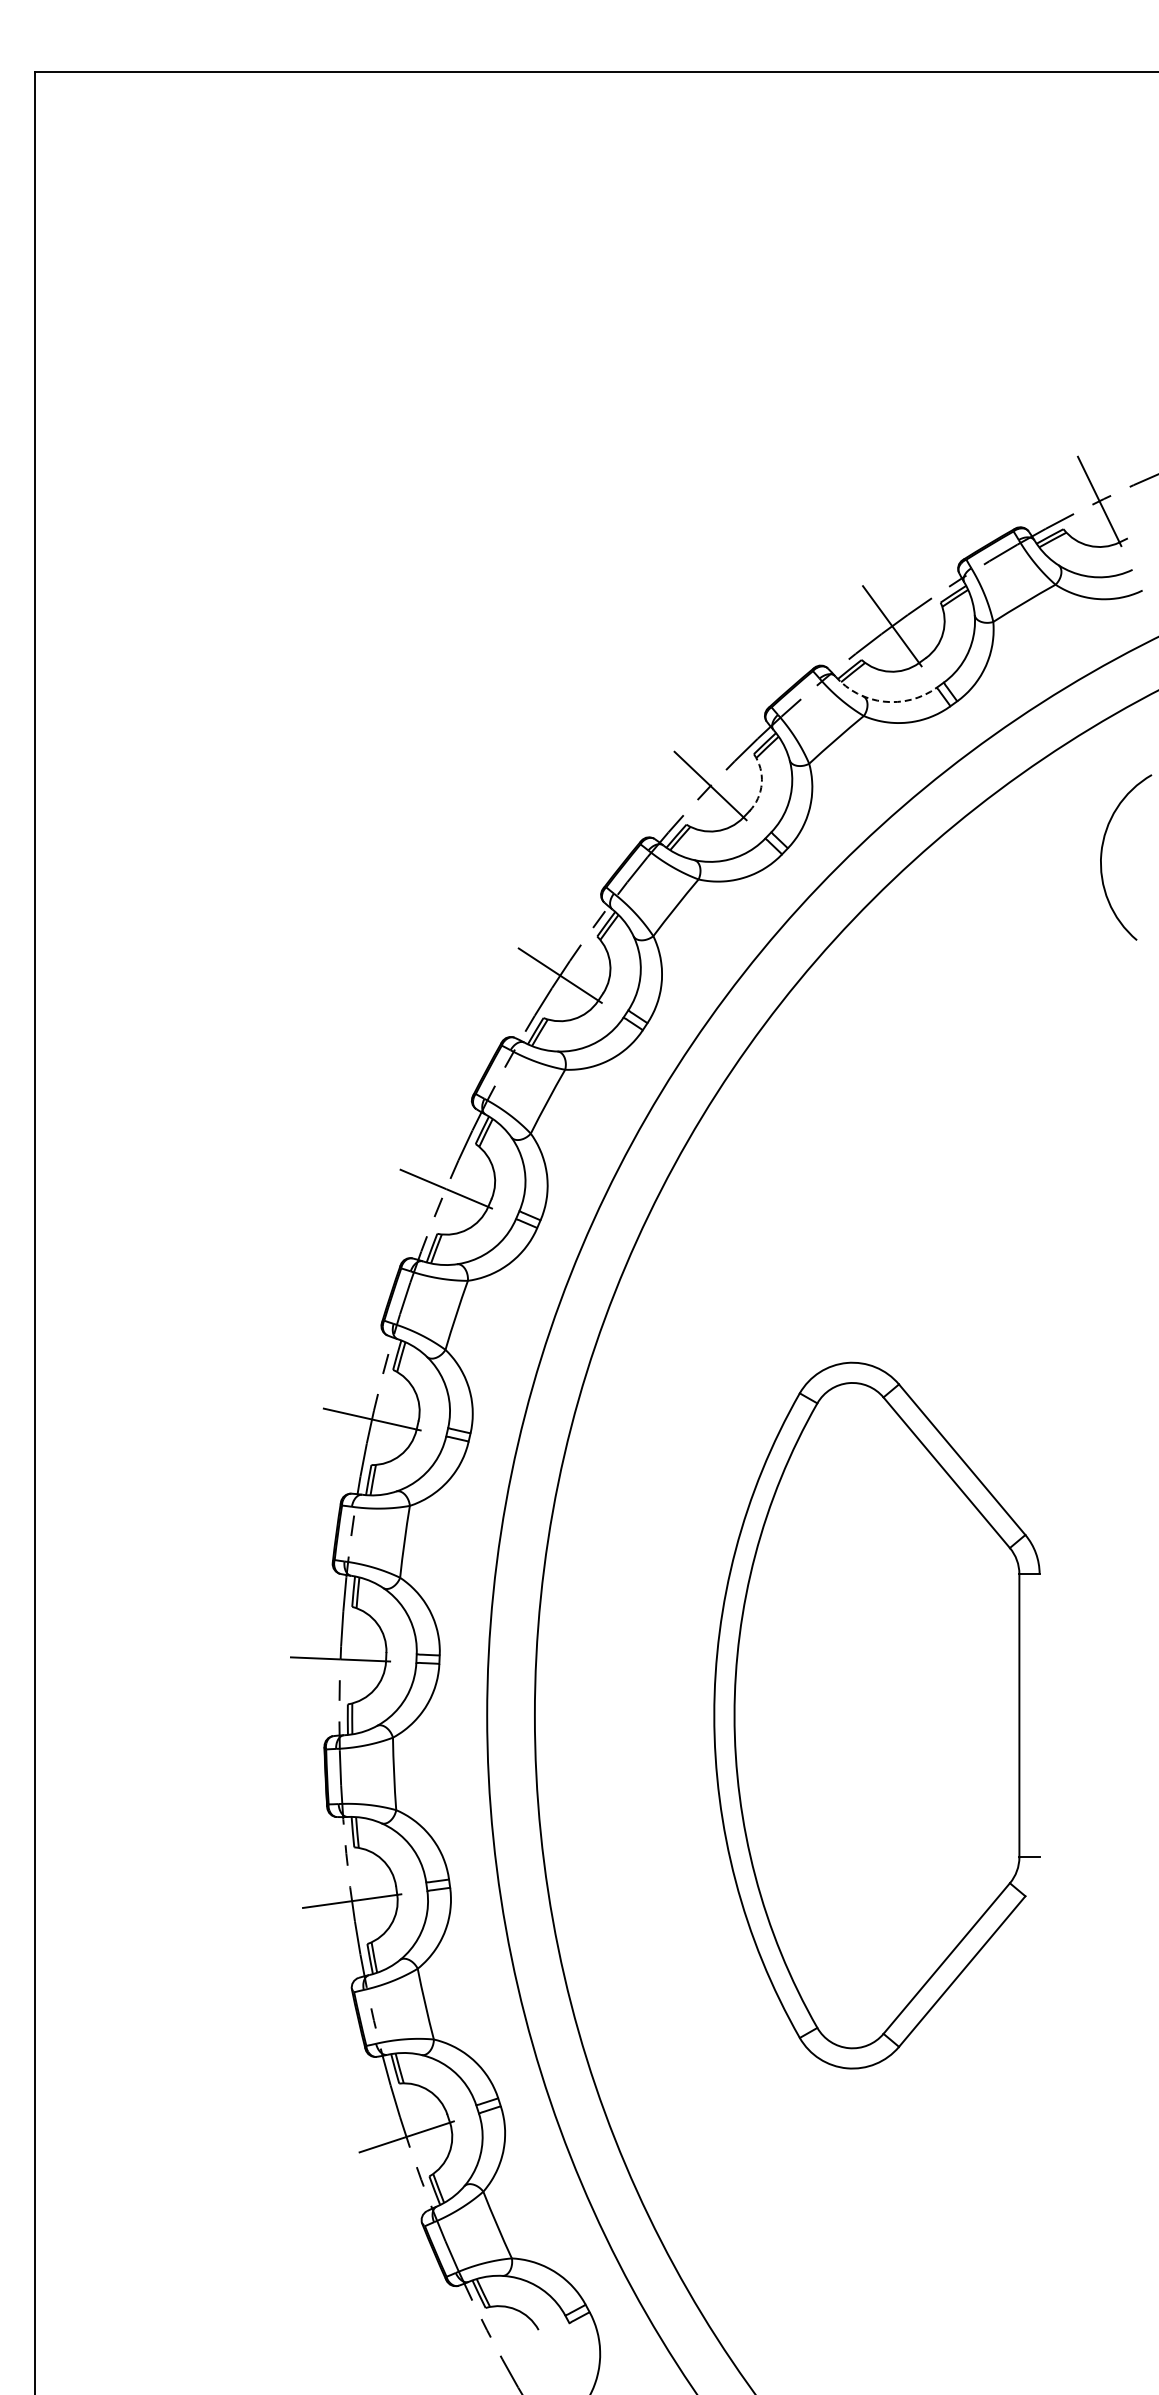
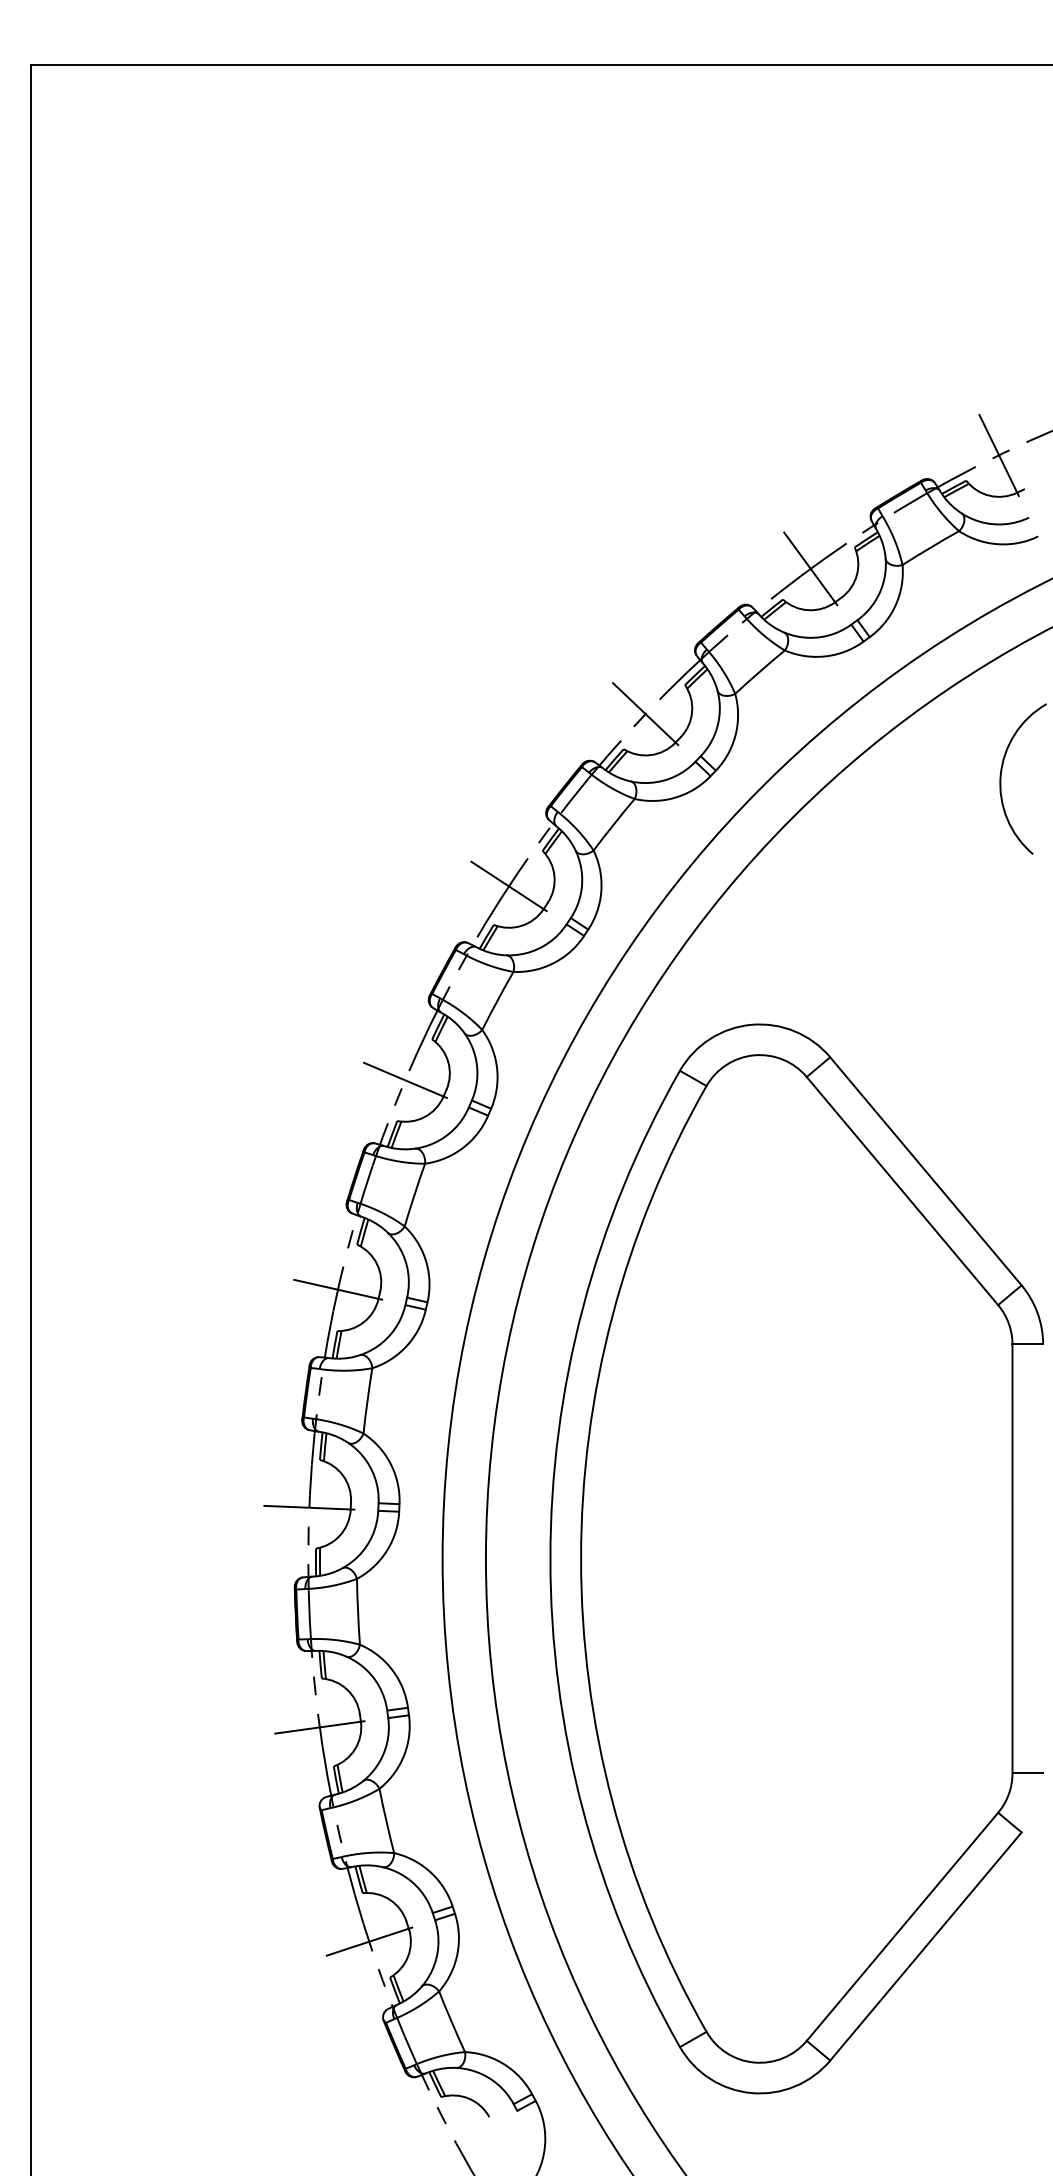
arc: (883, 701) -> (802, 637), dashed -> solid
arc: (761, 783) -> (691, 711), dashed -> solid
part: (876, 1715) -> (796, 1558), size x1.67

